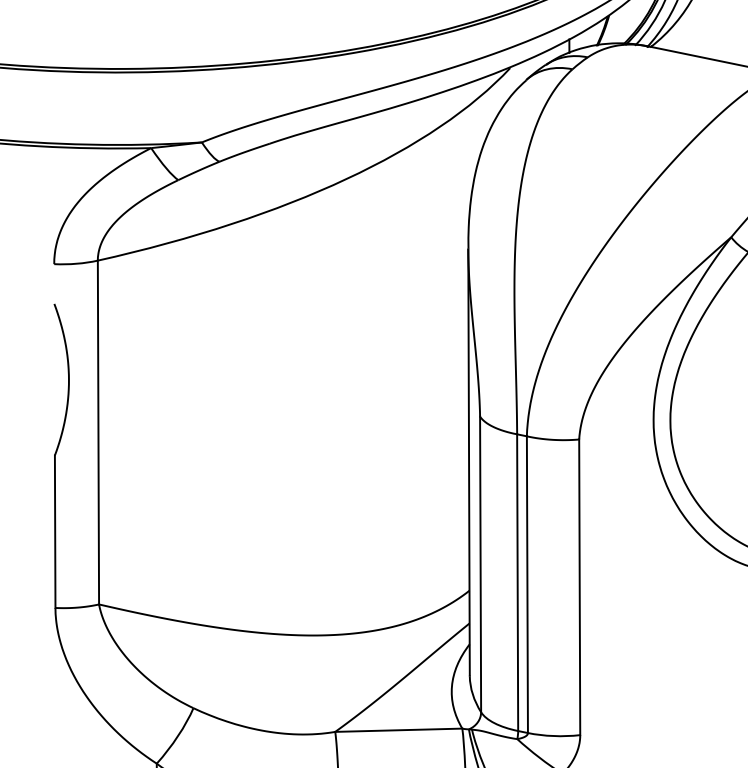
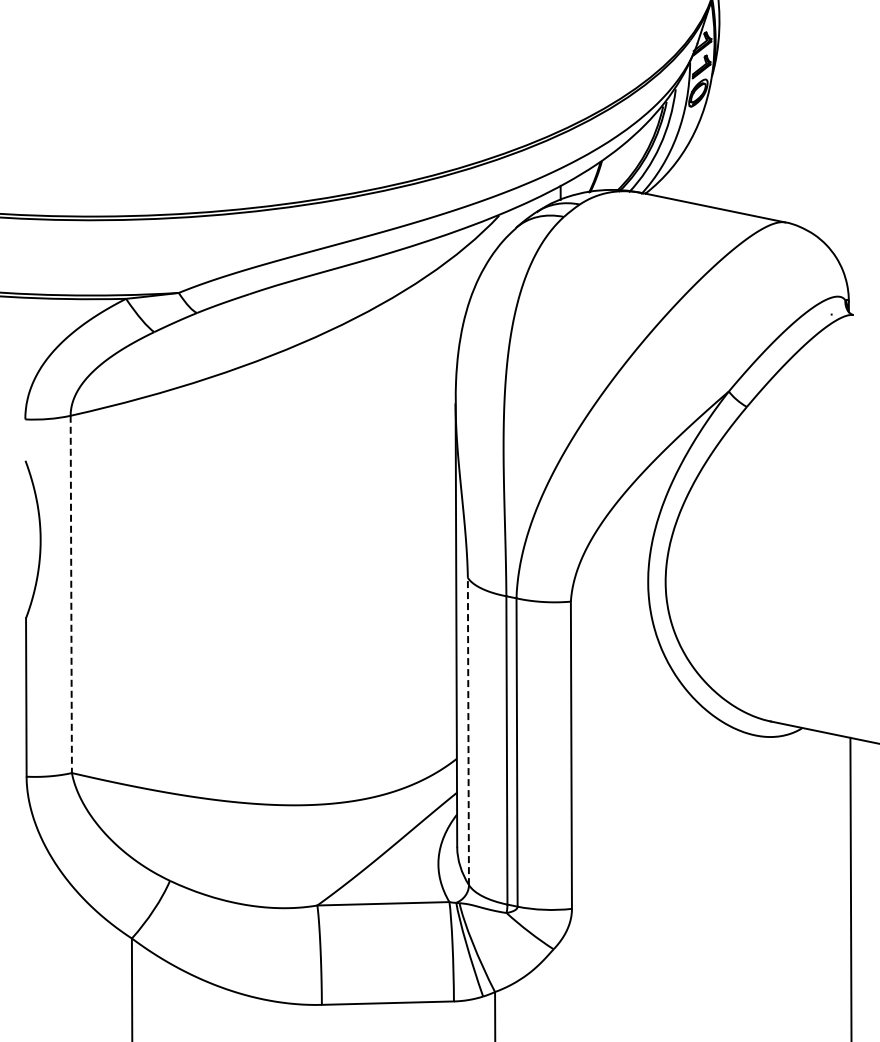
line: (98, 432) -> (71, 594), solid -> dashed
line: (480, 564) -> (468, 731), solid -> dashed

